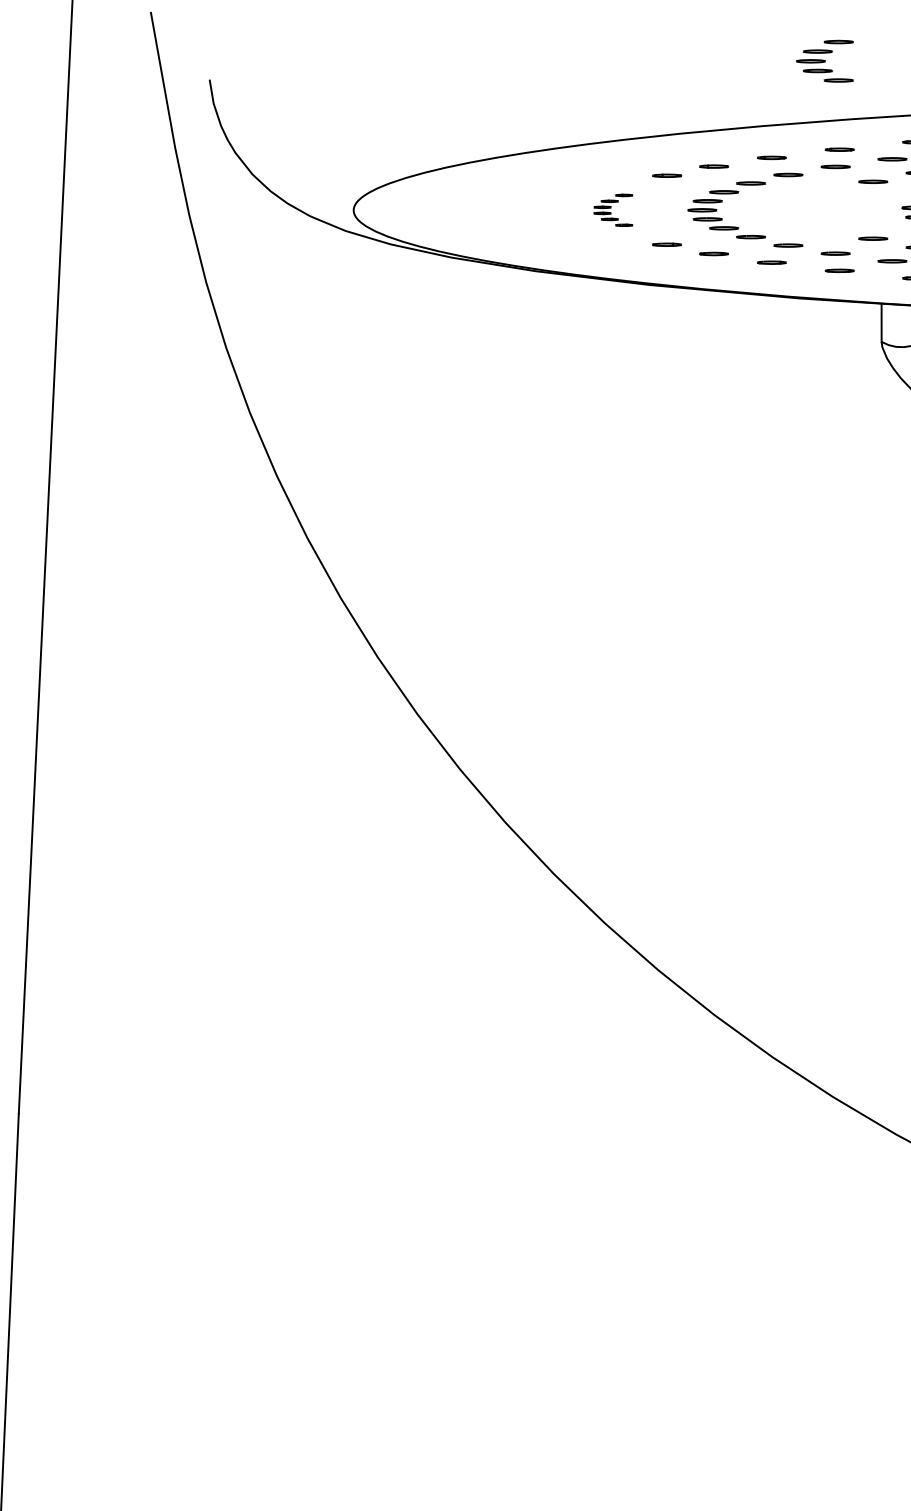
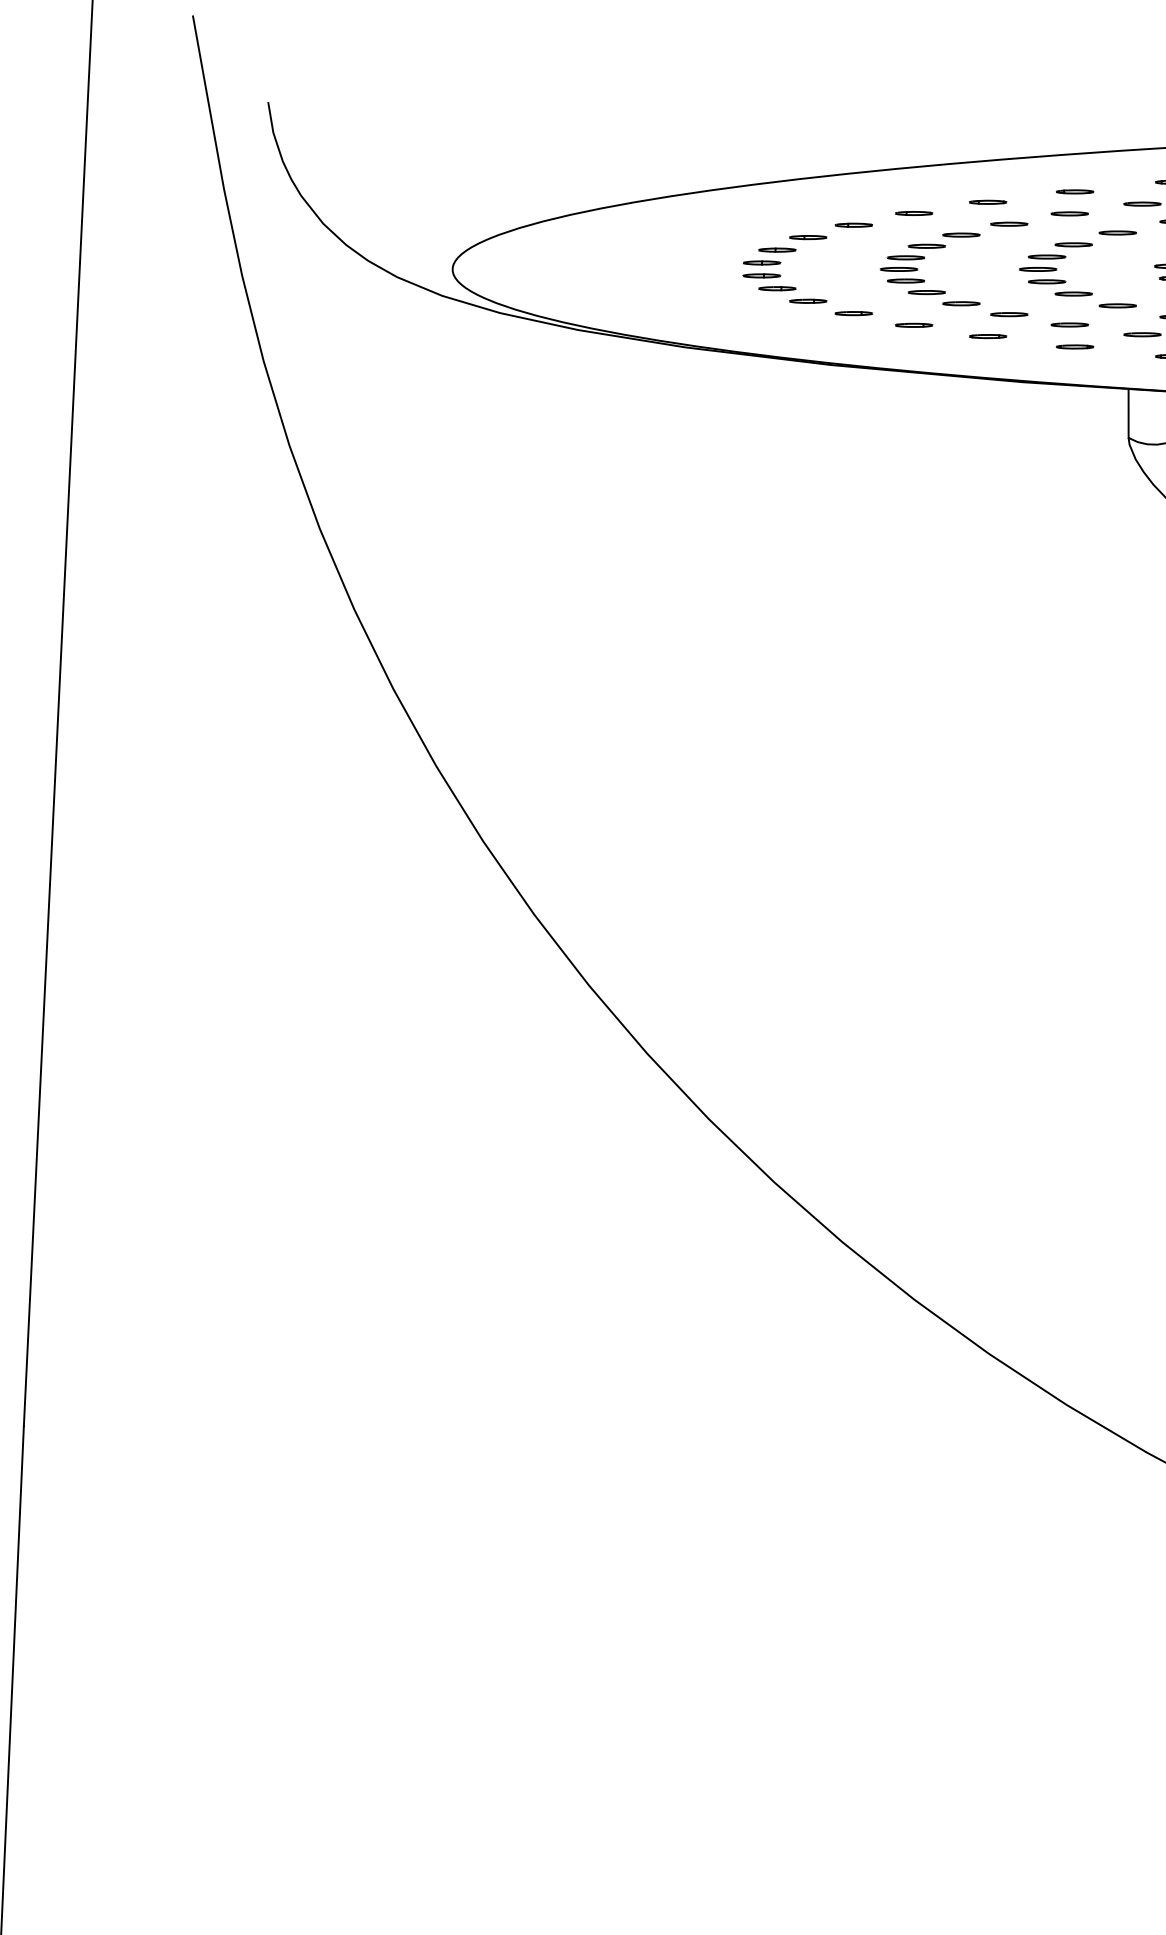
part: (824, 60) -> (1055, 268), moved
part: (613, 210) -> (785, 269), size x1.67

